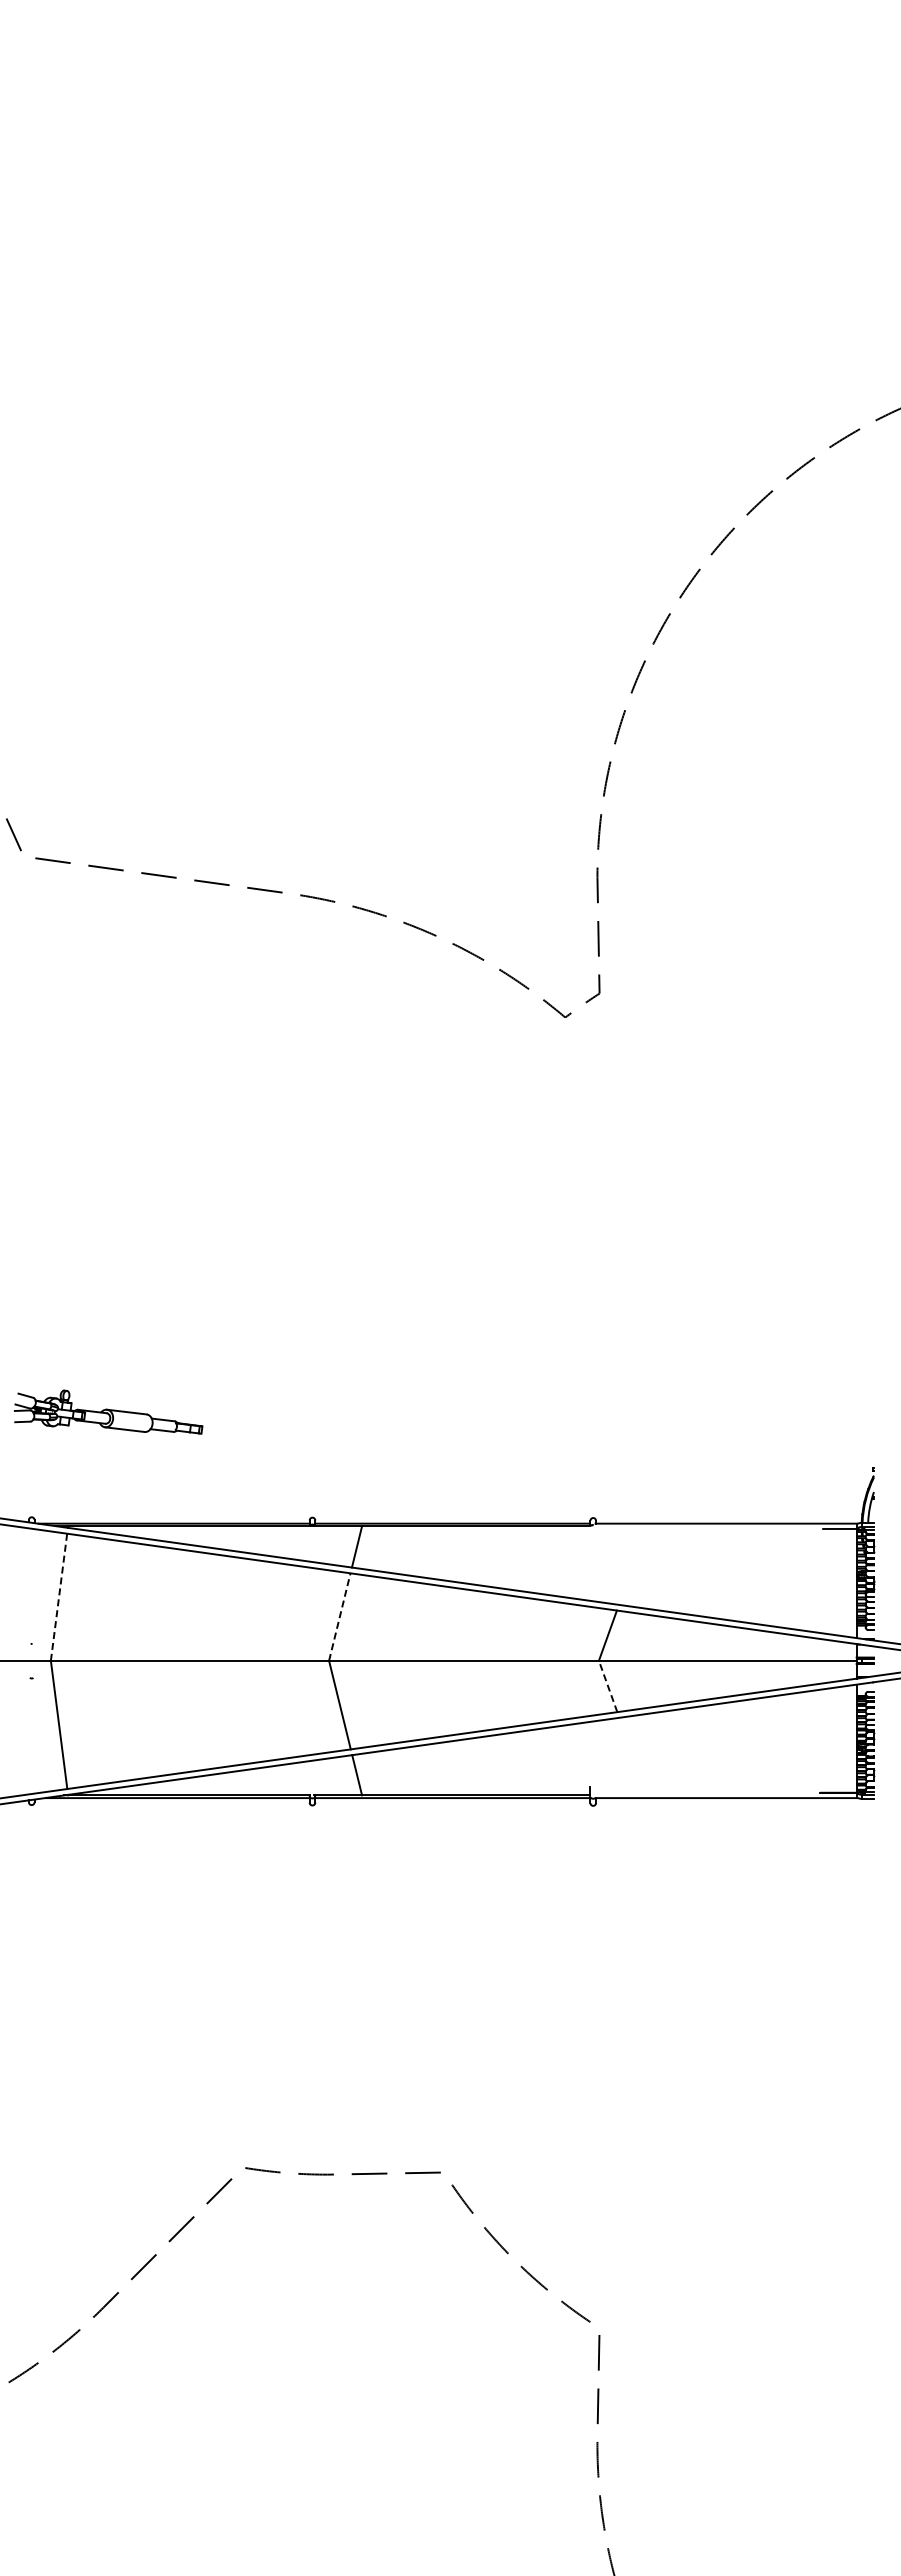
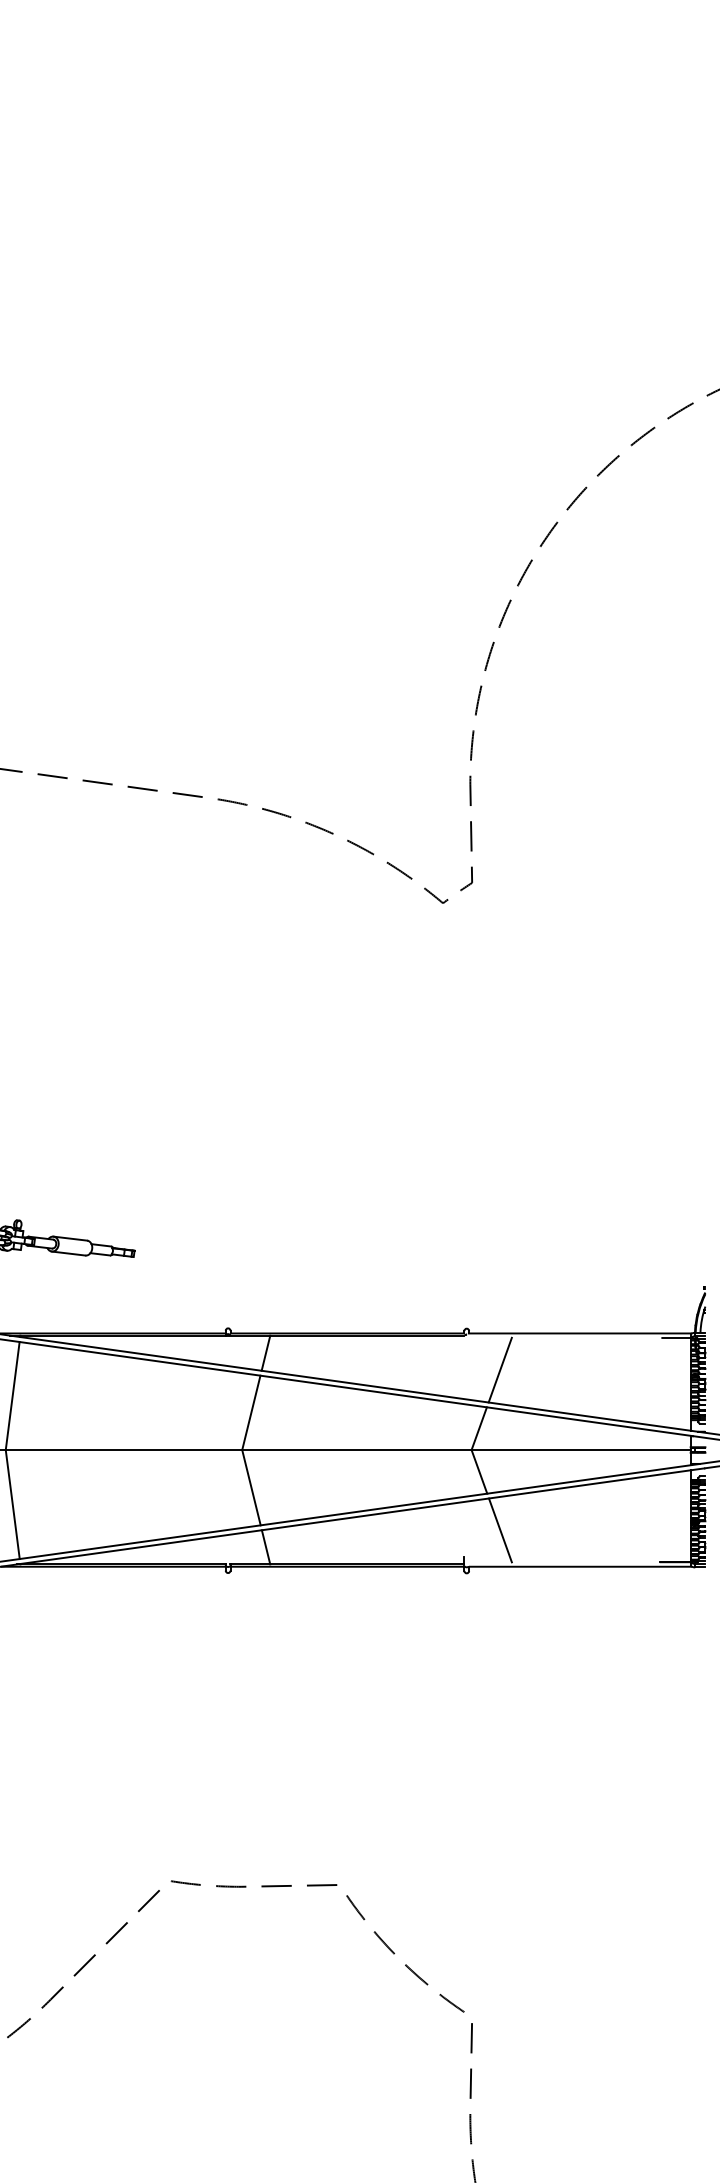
line: (632, 1566) -> (500, 1369), added
line: (59, 1596) -> (13, 1395), dashed -> solid
line: (339, 1616) -> (251, 1412), dashed -> solid
line: (607, 1686) -> (478, 1471), dashed -> solid
line: (632, 1754) -> (500, 1529), added

